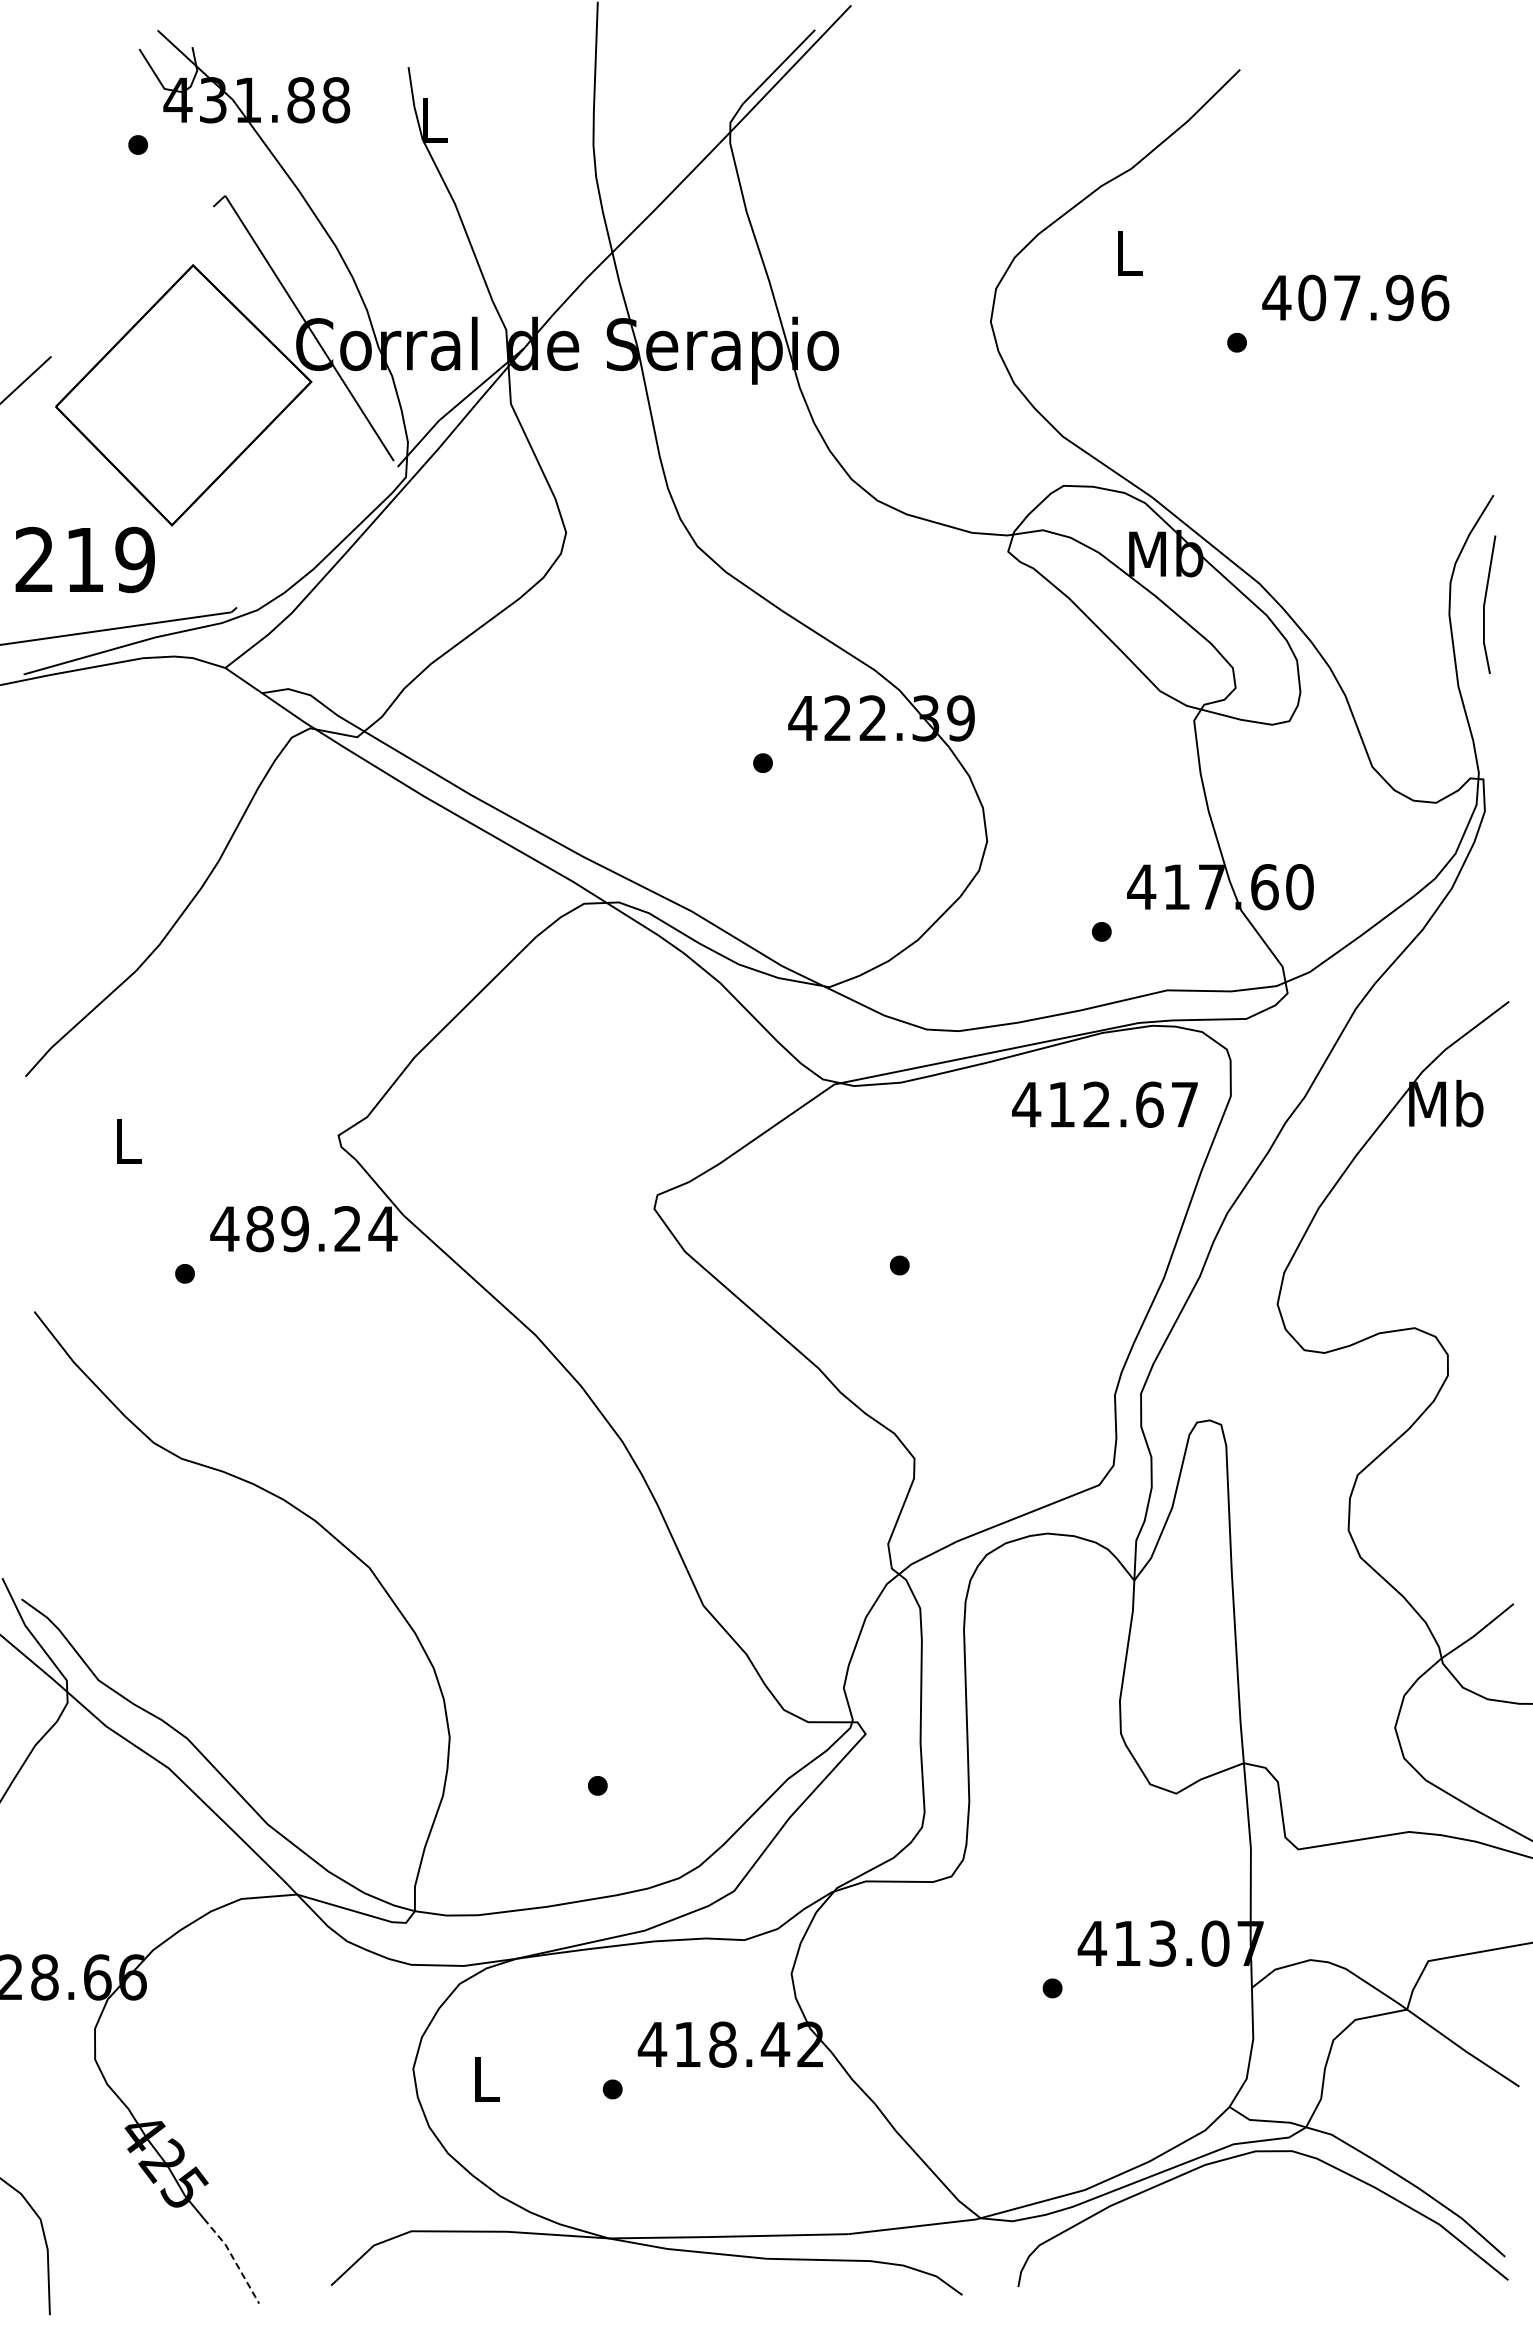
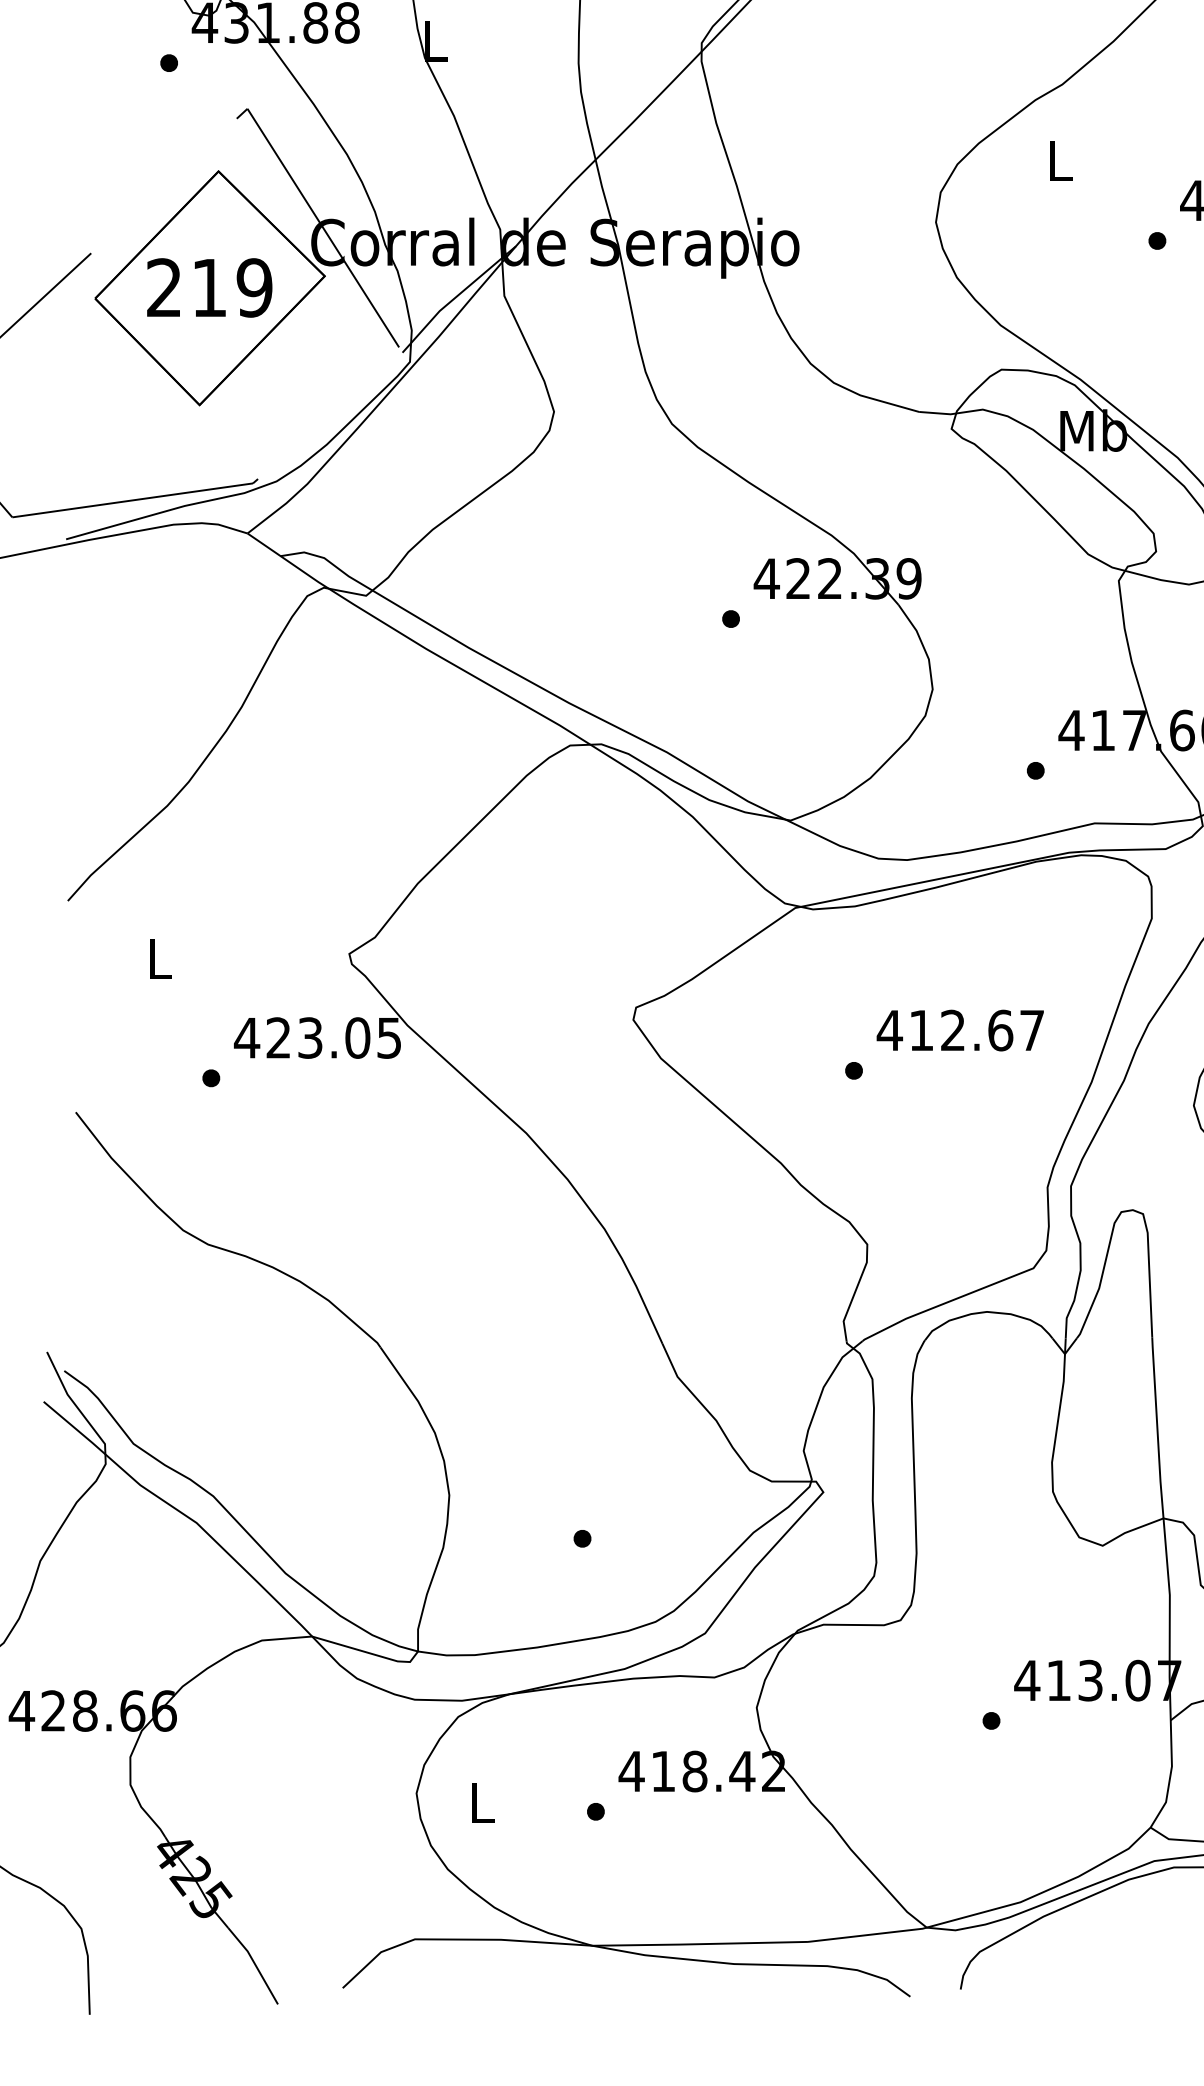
text: (84, 559) -> (209, 287), moved
text: (1104, 1104) -> (959, 1030), moved
text: (321, 1228) -> (334, 1037), 489.24 -> 423.05
line: (233, 2259) -> (254, 1964), dashed -> solid

